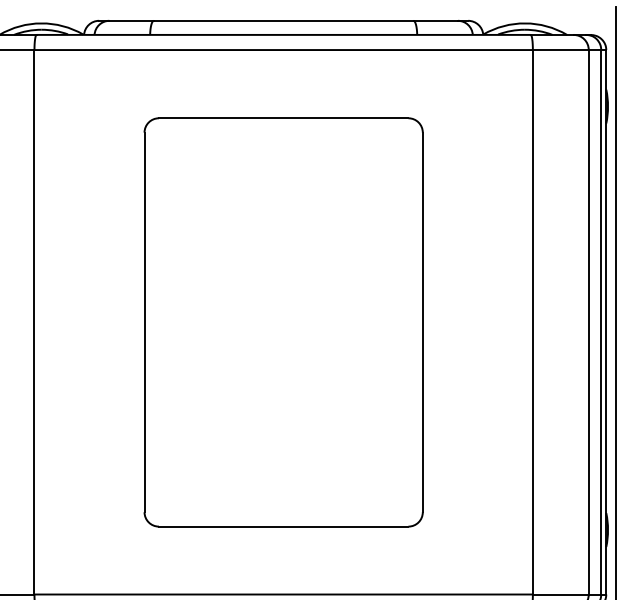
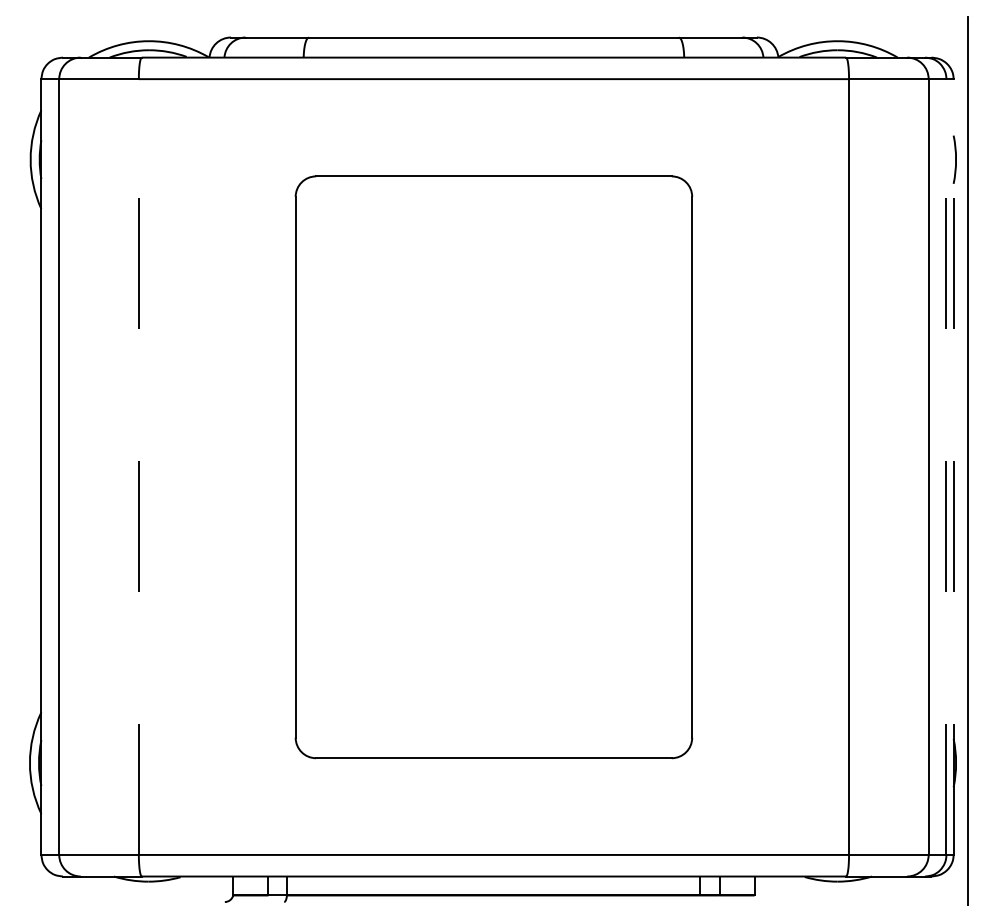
line: (34, 322) -> (138, 467), solid -> dashed
line: (601, 322) -> (946, 467), solid -> dashed
line: (606, 322) -> (953, 467), solid -> dashed

